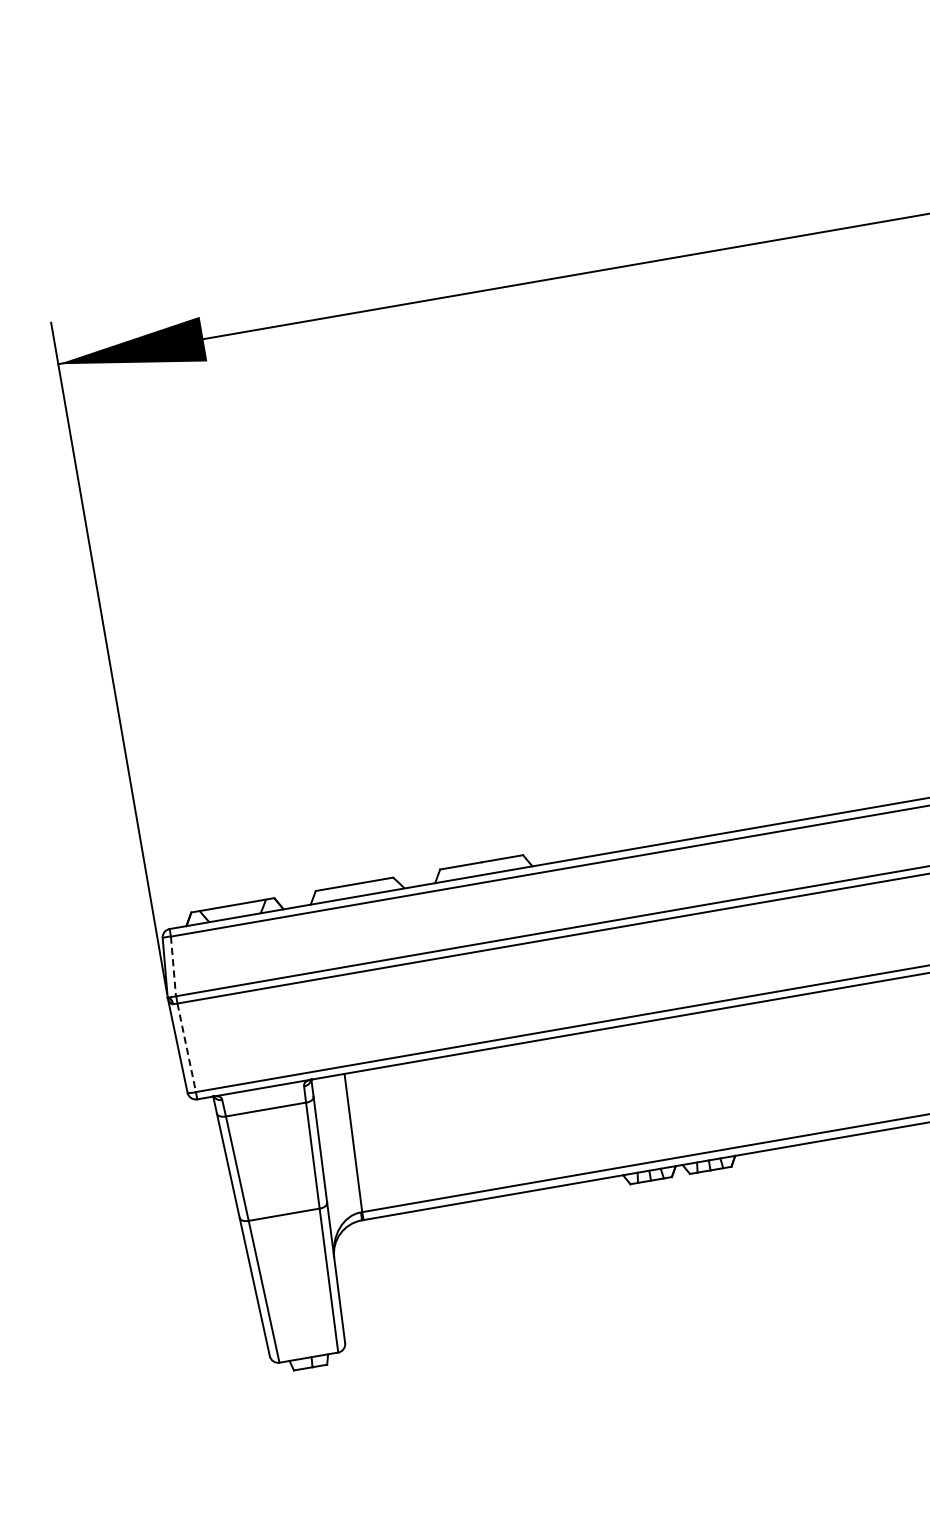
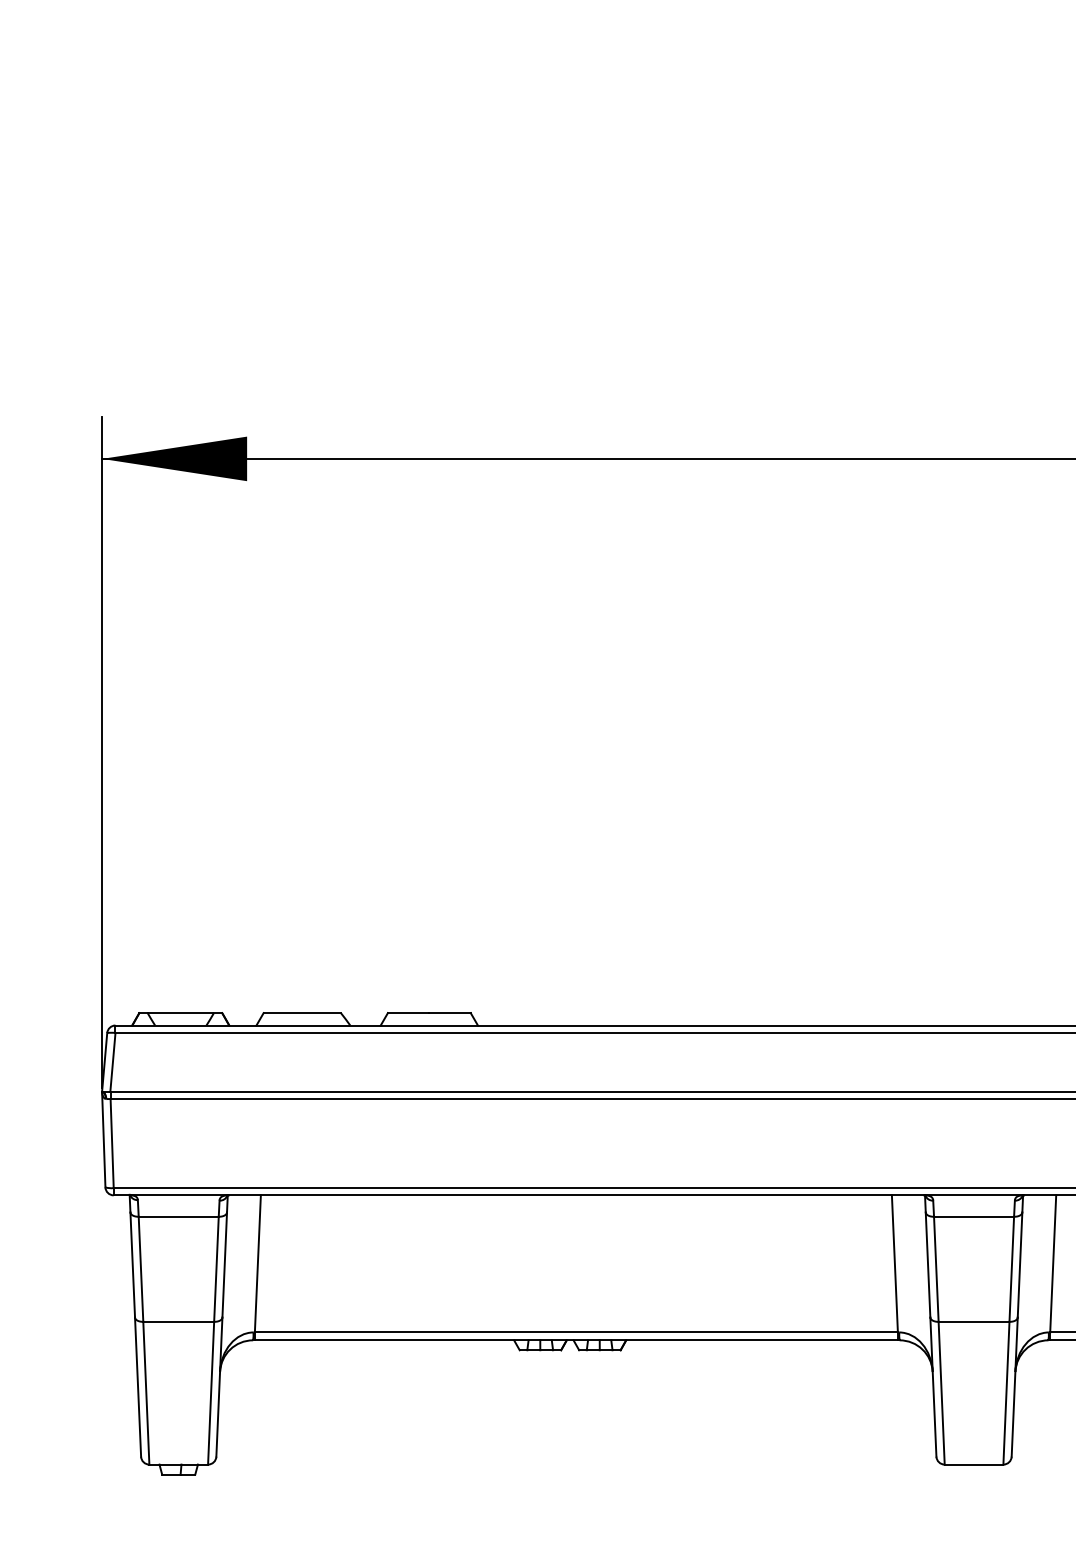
line: (173, 966) -> (112, 1062), dashed -> solid
line: (187, 1047) -> (112, 1143), dashed -> solid

